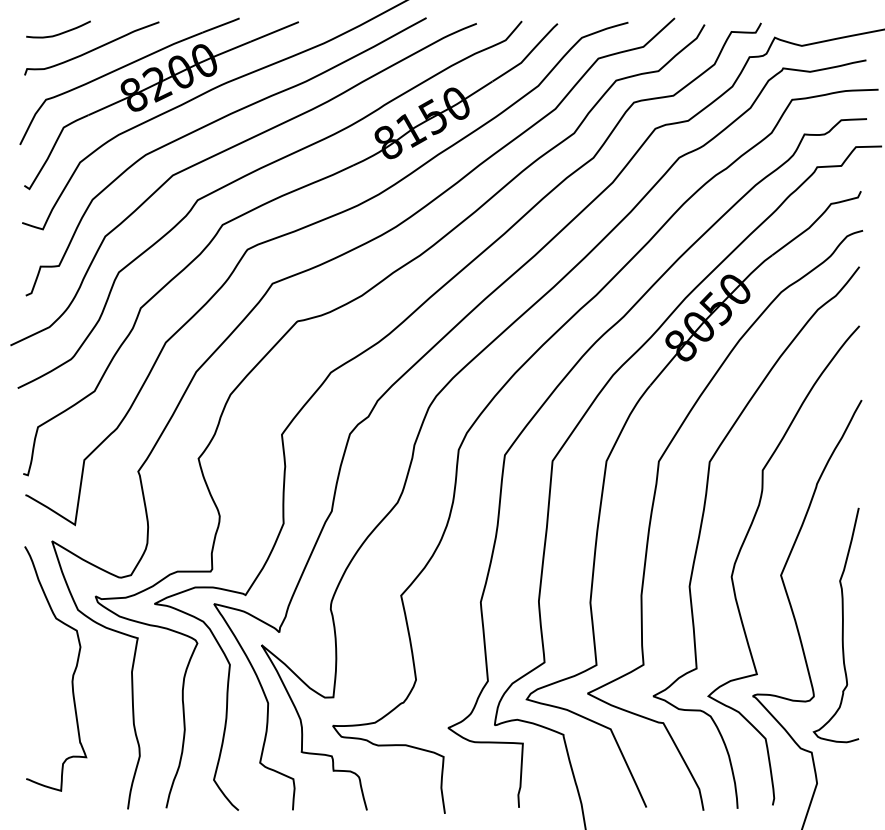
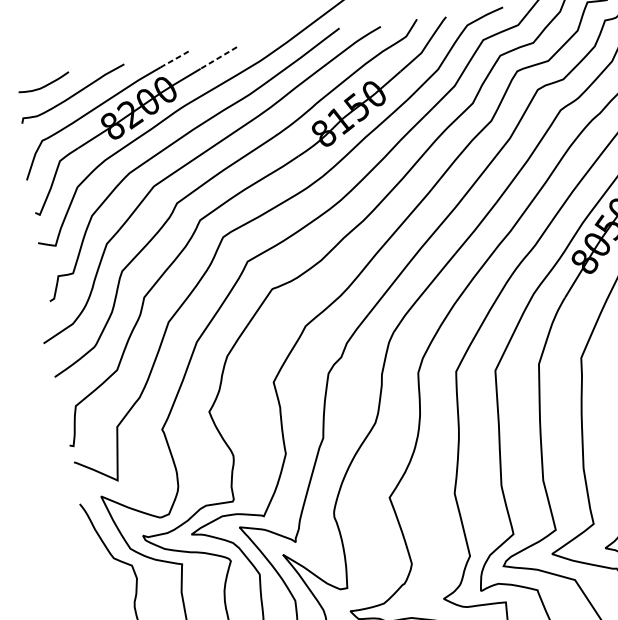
line: (220, 25) -> (174, 59), solid -> dashed
line: (274, 31) -> (218, 57), solid -> dashed

